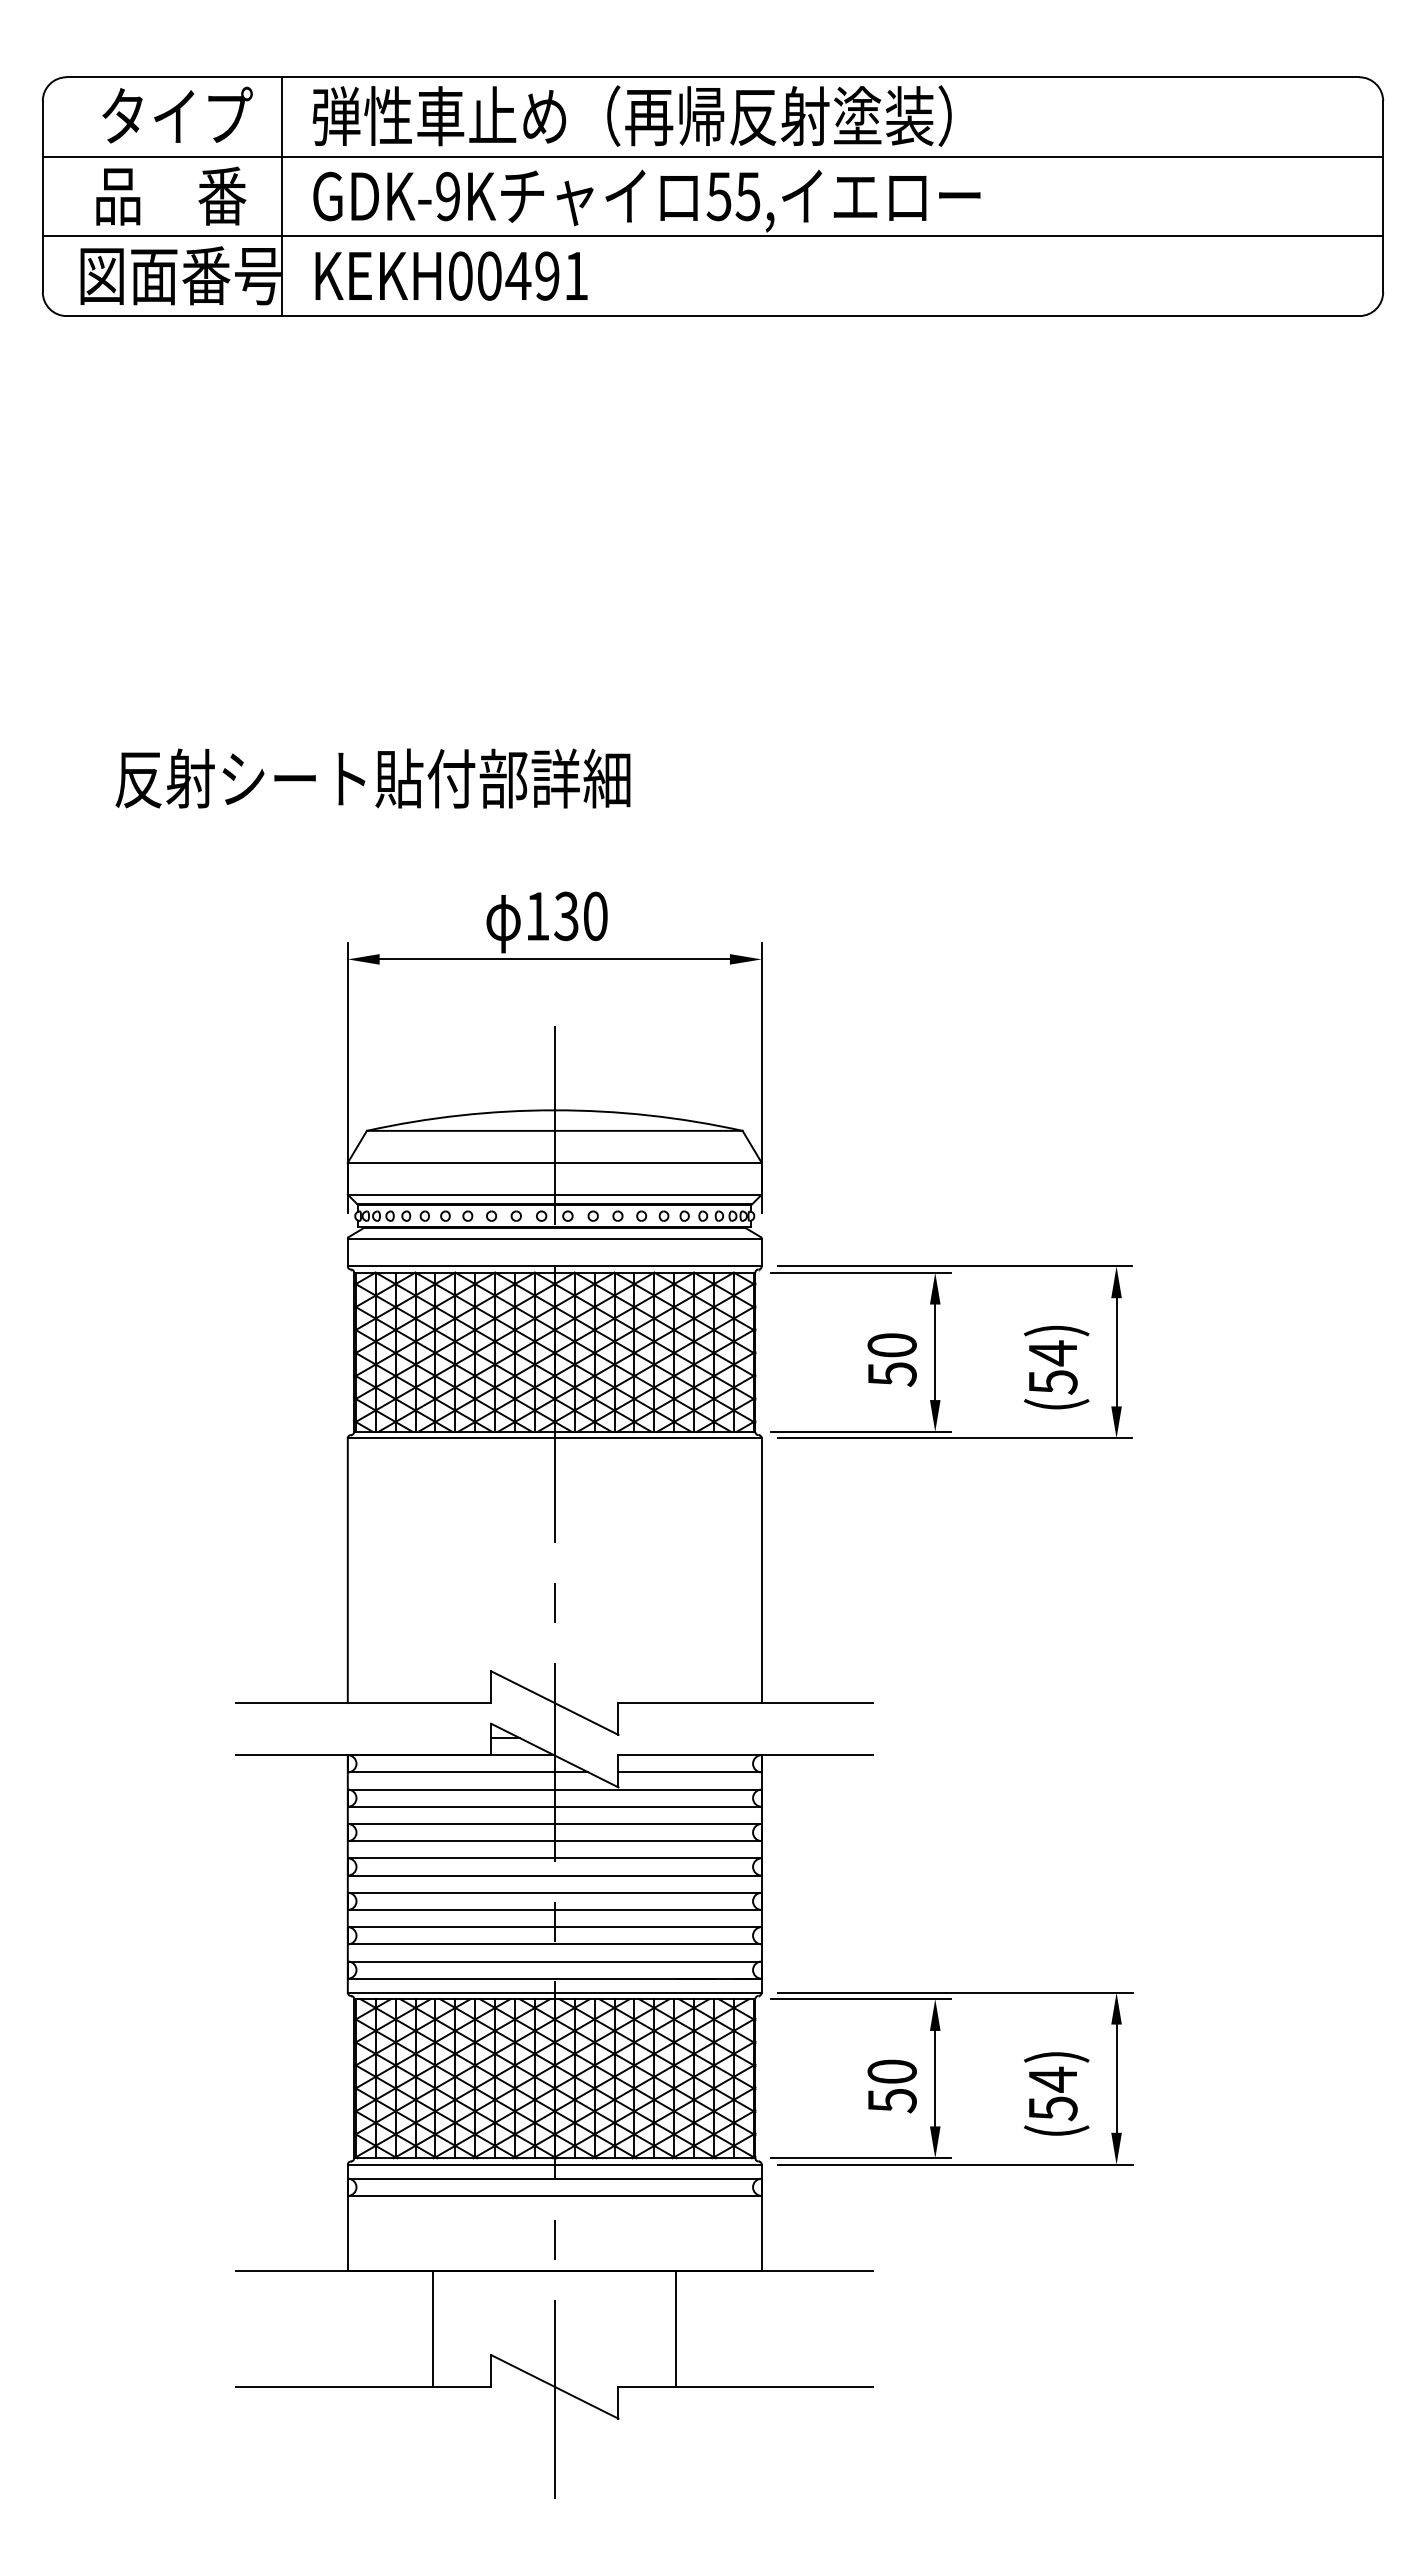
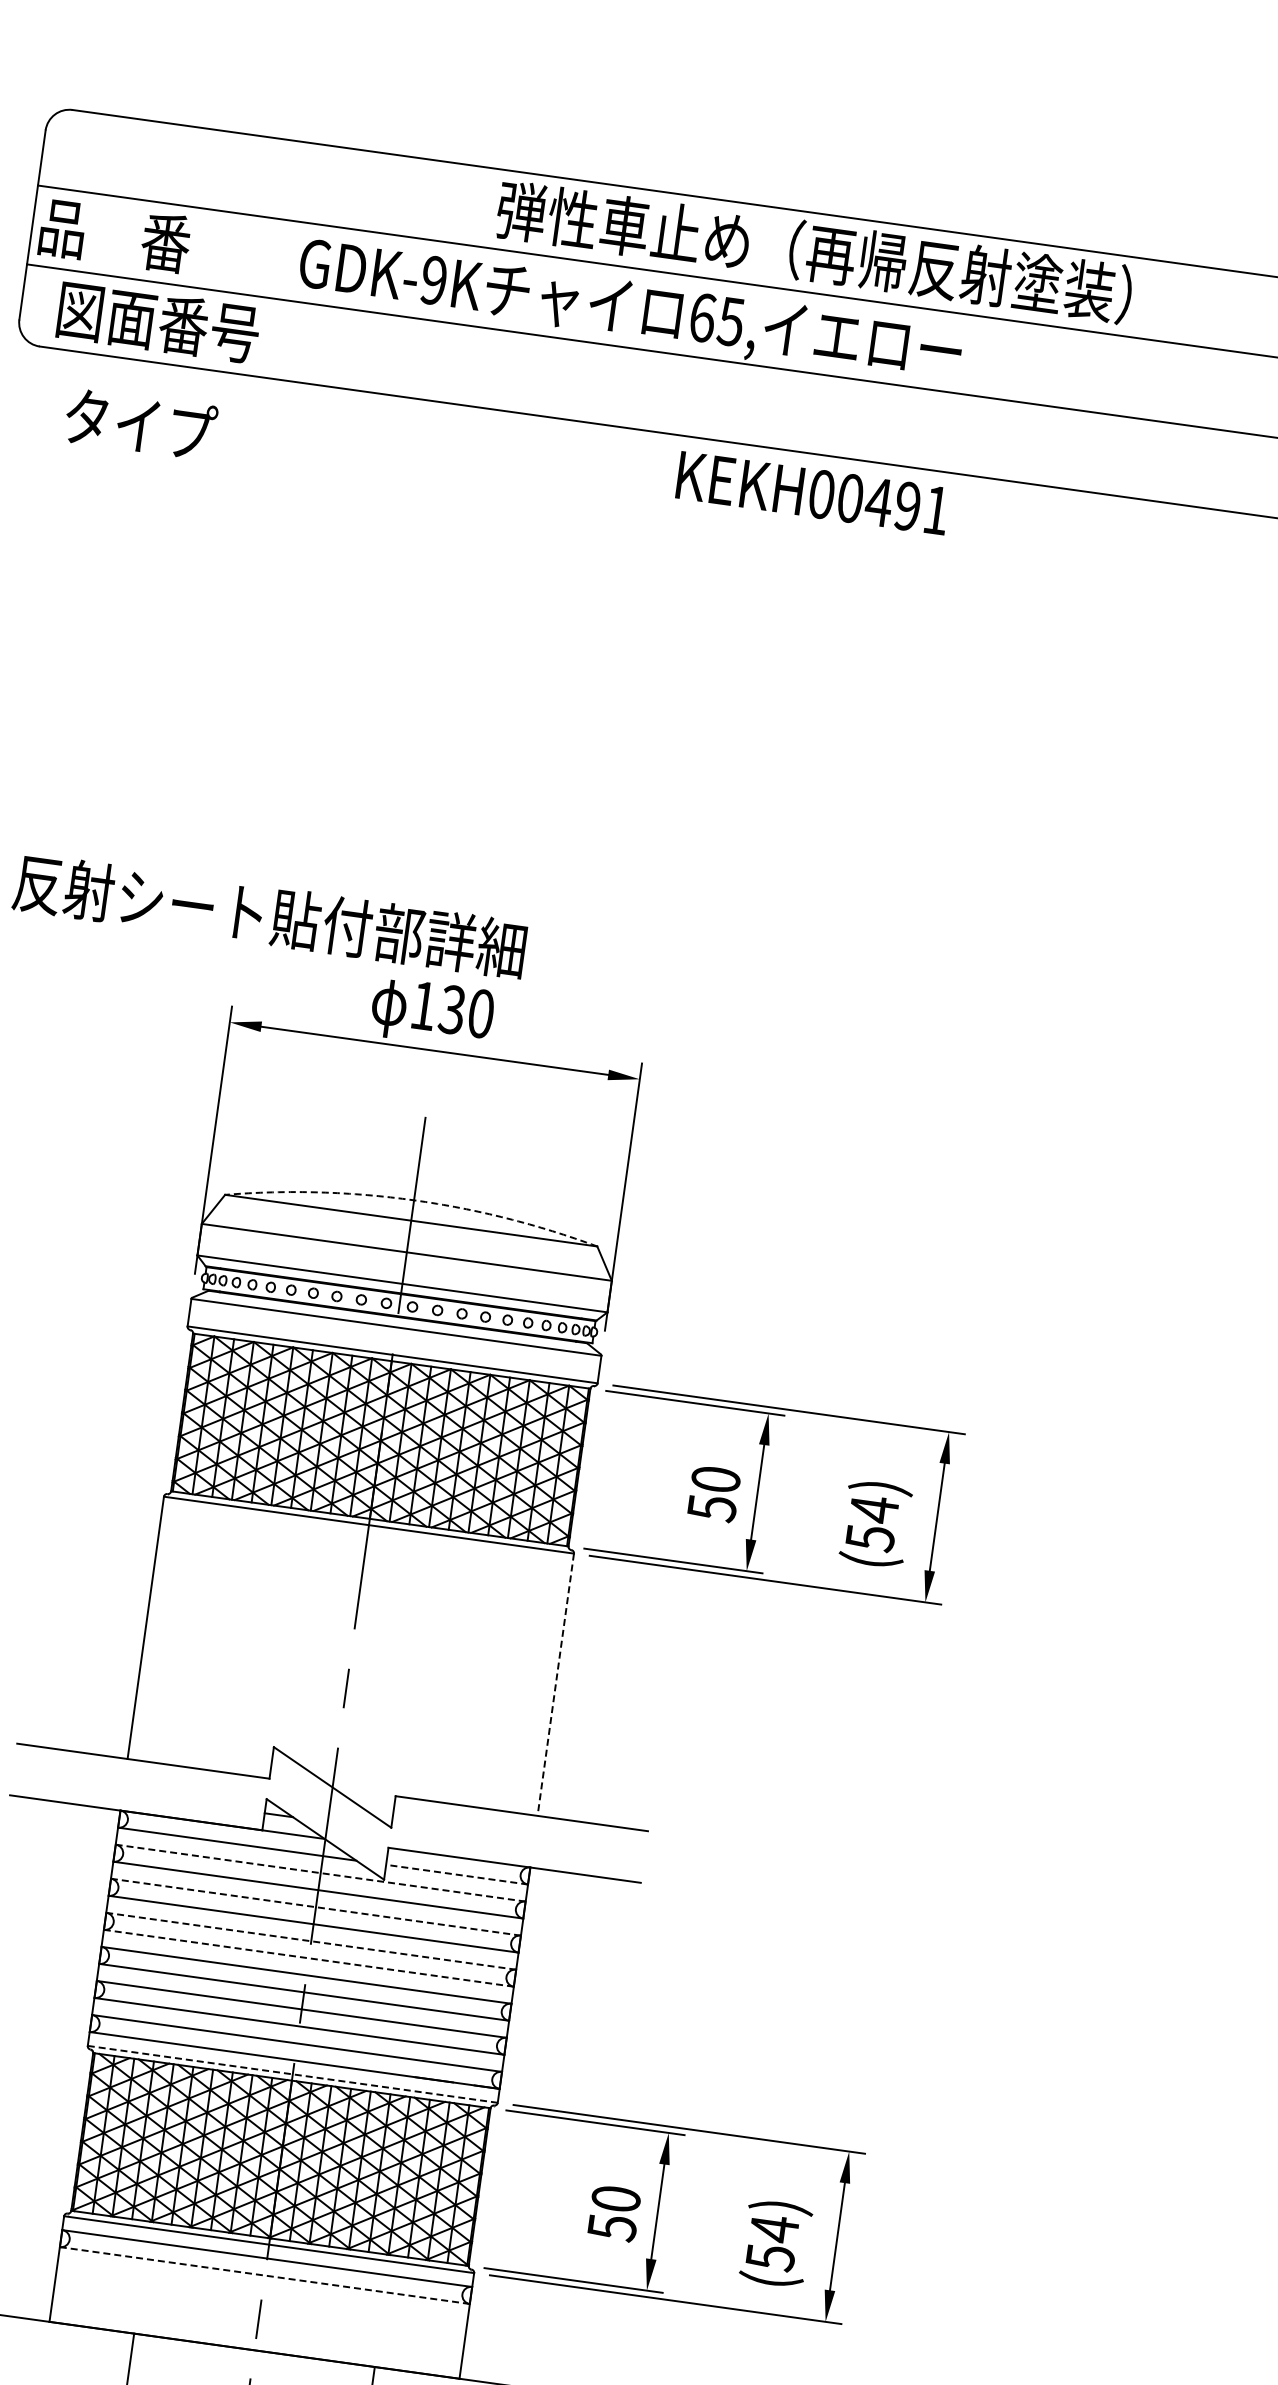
text: (177, 114) -> (140, 423), moved
text: (631, 115) -> (814, 251), moved
text: (171, 195) -> (115, 235), moved
line: (281, 196) -> (268, 257), removed
text: (718, 196) -> (701, 317), 55, -> 65,
text: (451, 275) -> (812, 492), moved
text: (372, 778) -> (269, 915), moved
arc: (554, 1110) -> (413, 1200), solid -> dashed
line: (761, 1571) -> (555, 1685), solid -> dashed
line: (690, 1772) -> (457, 1874), solid -> dashed
line: (554, 1789) -> (320, 1873), solid -> dashed
line: (554, 1823) -> (315, 1906), solid -> dashed
line: (554, 1858) -> (310, 1941), solid -> dashed
line: (554, 1875) -> (308, 1958), solid -> dashed
line: (554, 1992) -> (292, 2074), solid -> dashed
line: (554, 2195) -> (264, 2275), solid -> dashed

